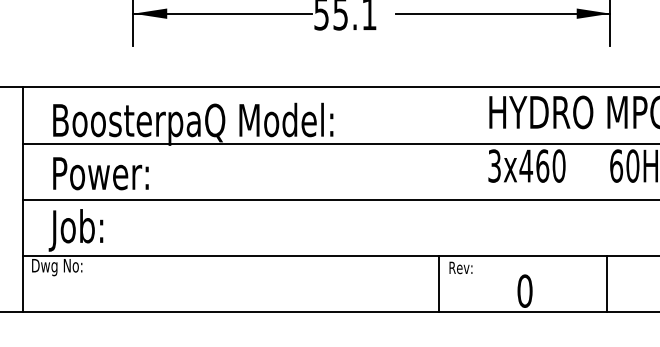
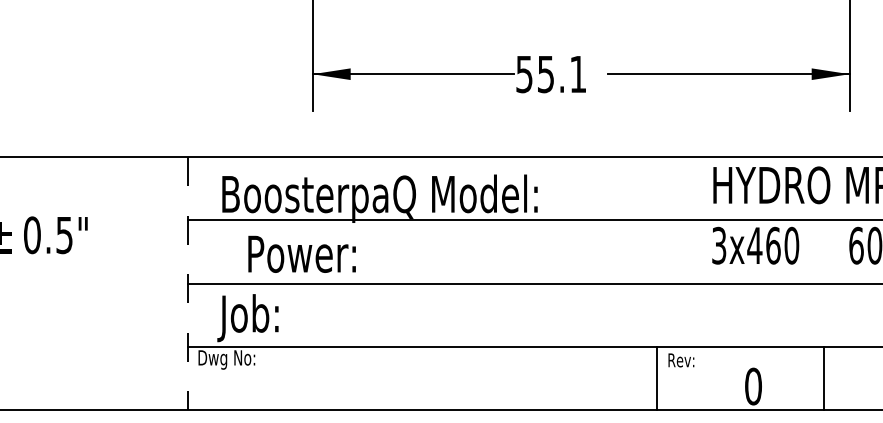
text: (100, 172) -> (301, 253), moved
line: (23, 199) -> (188, 283), solid -> dashed
line: (606, 284) -> (824, 378), moved

